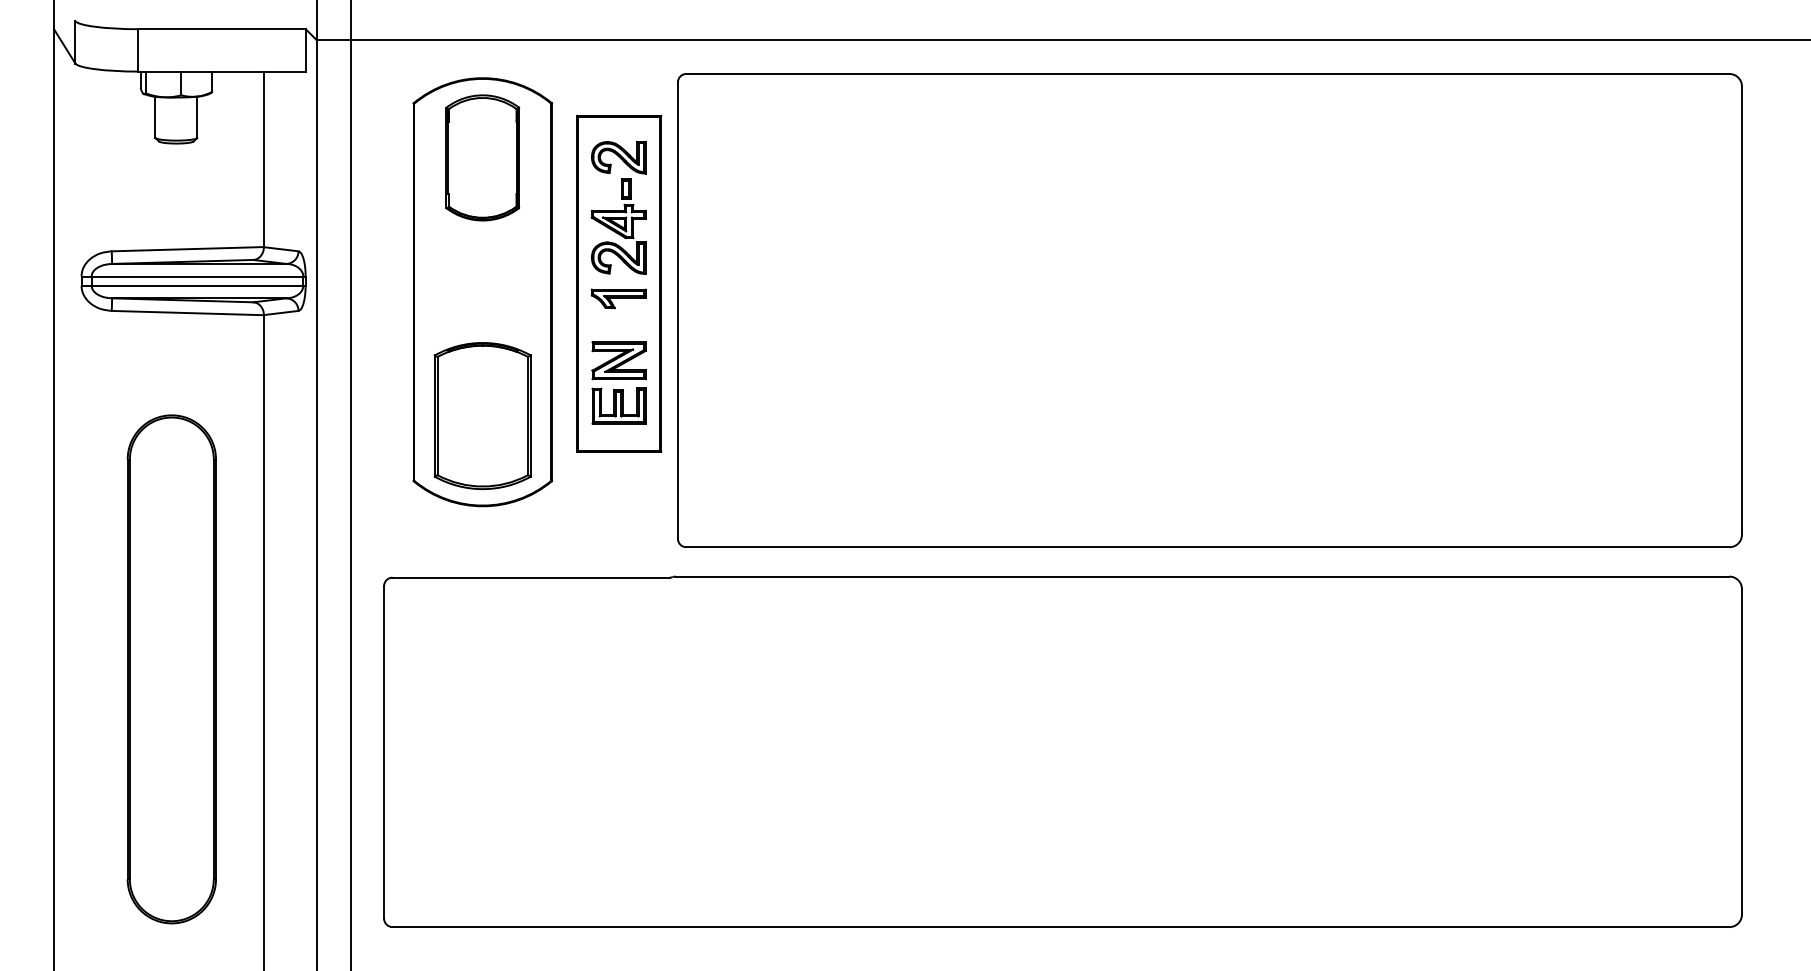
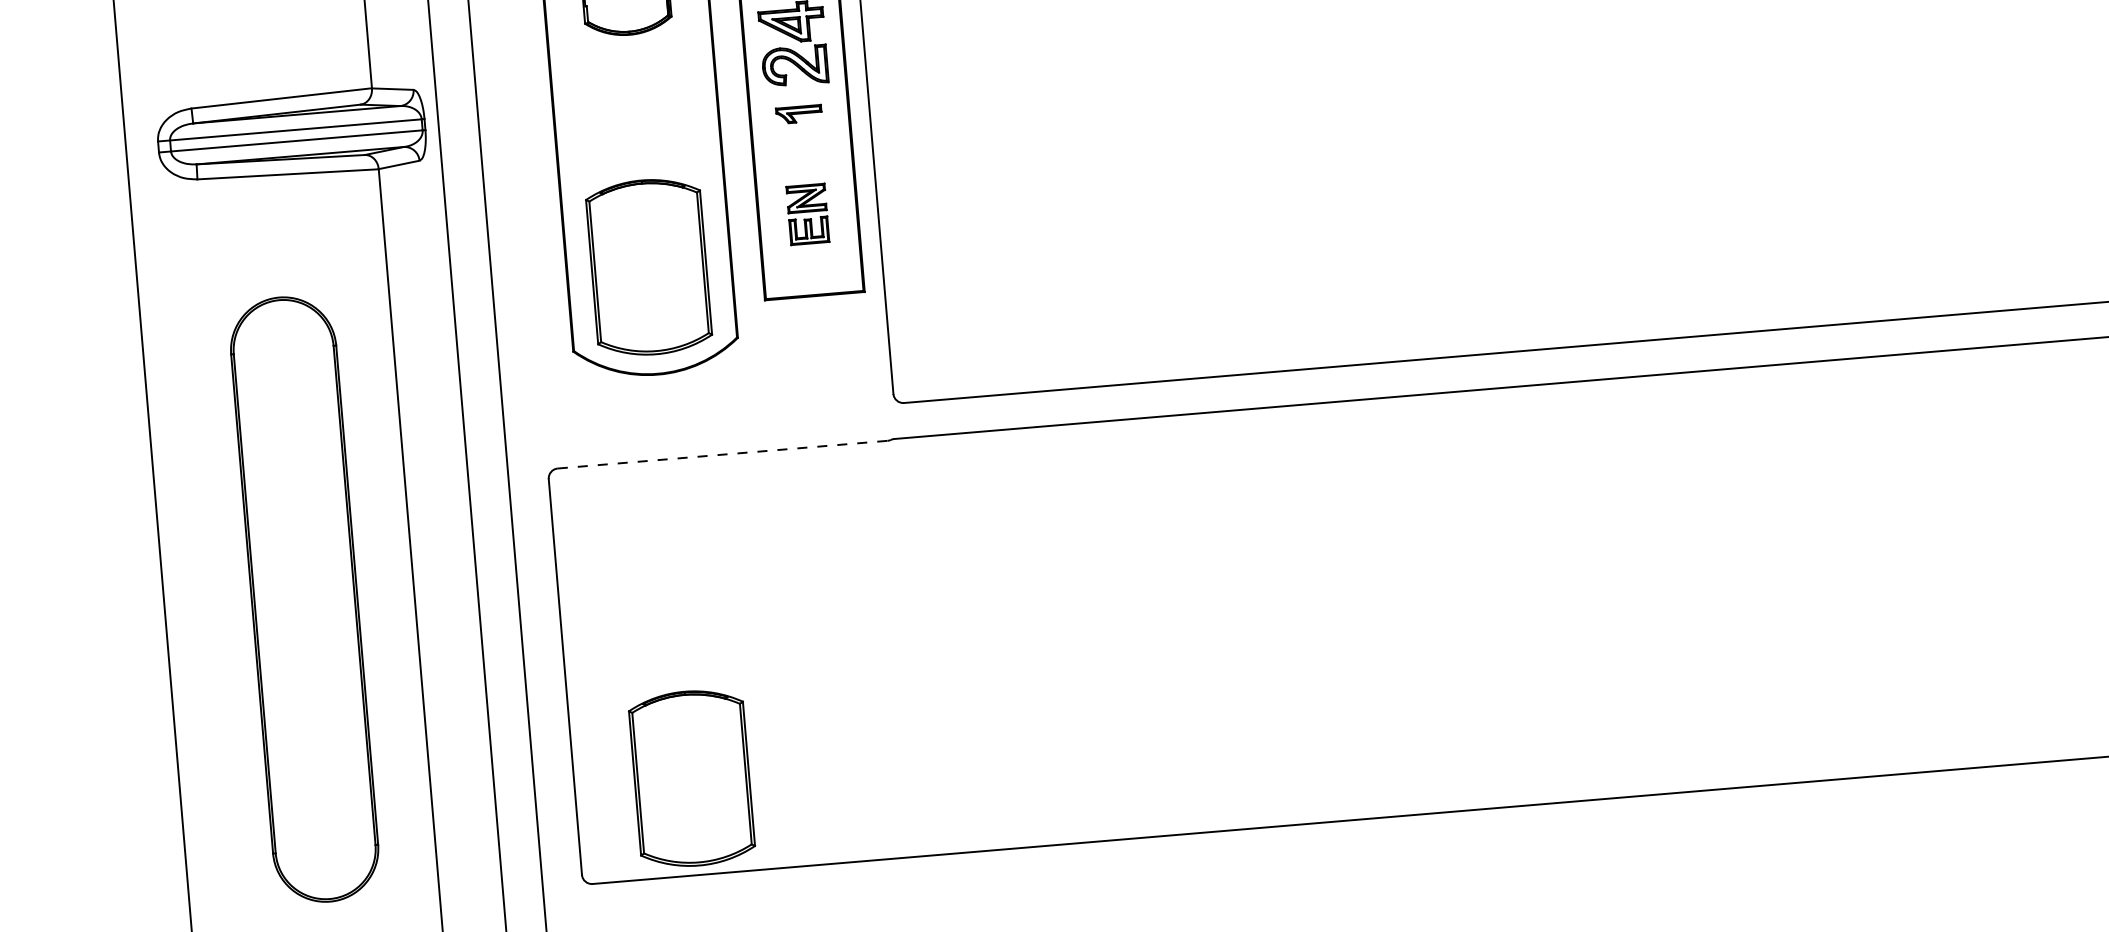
part: (618, 298) -> (798, 114), size x0.7
part: (618, 382) -> (807, 213), size x0.6
line: (531, 577) -> (723, 454), solid -> dashed
part: (482, 845) -> (691, 777), added

